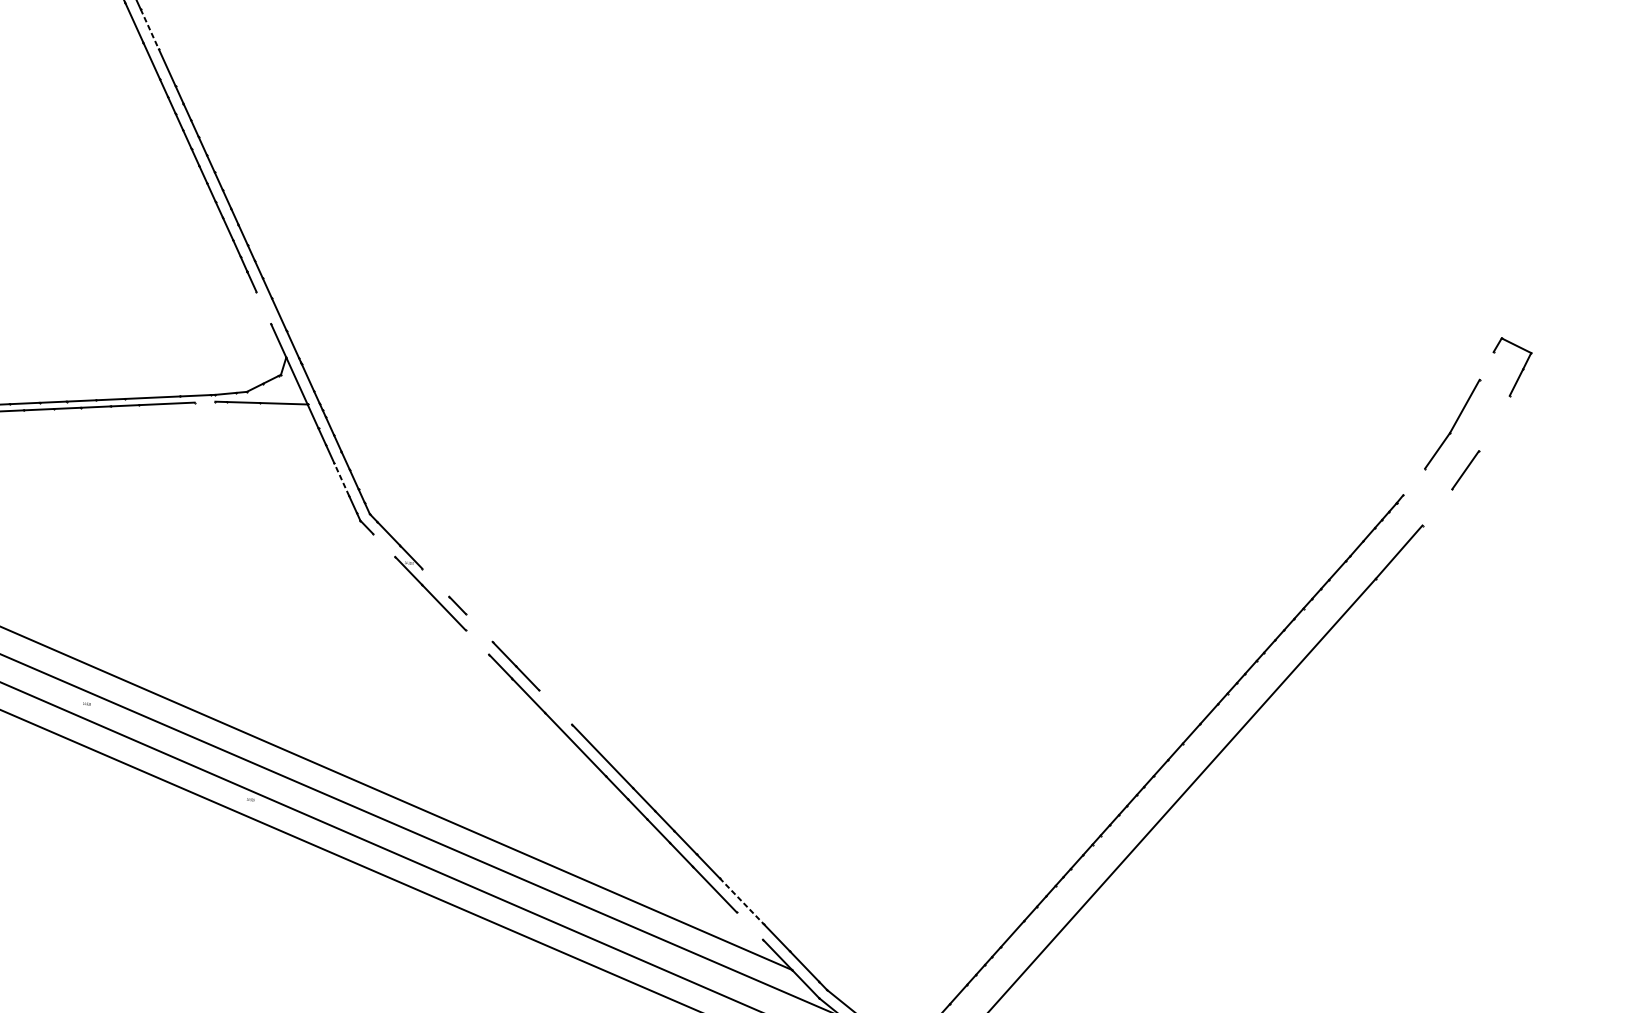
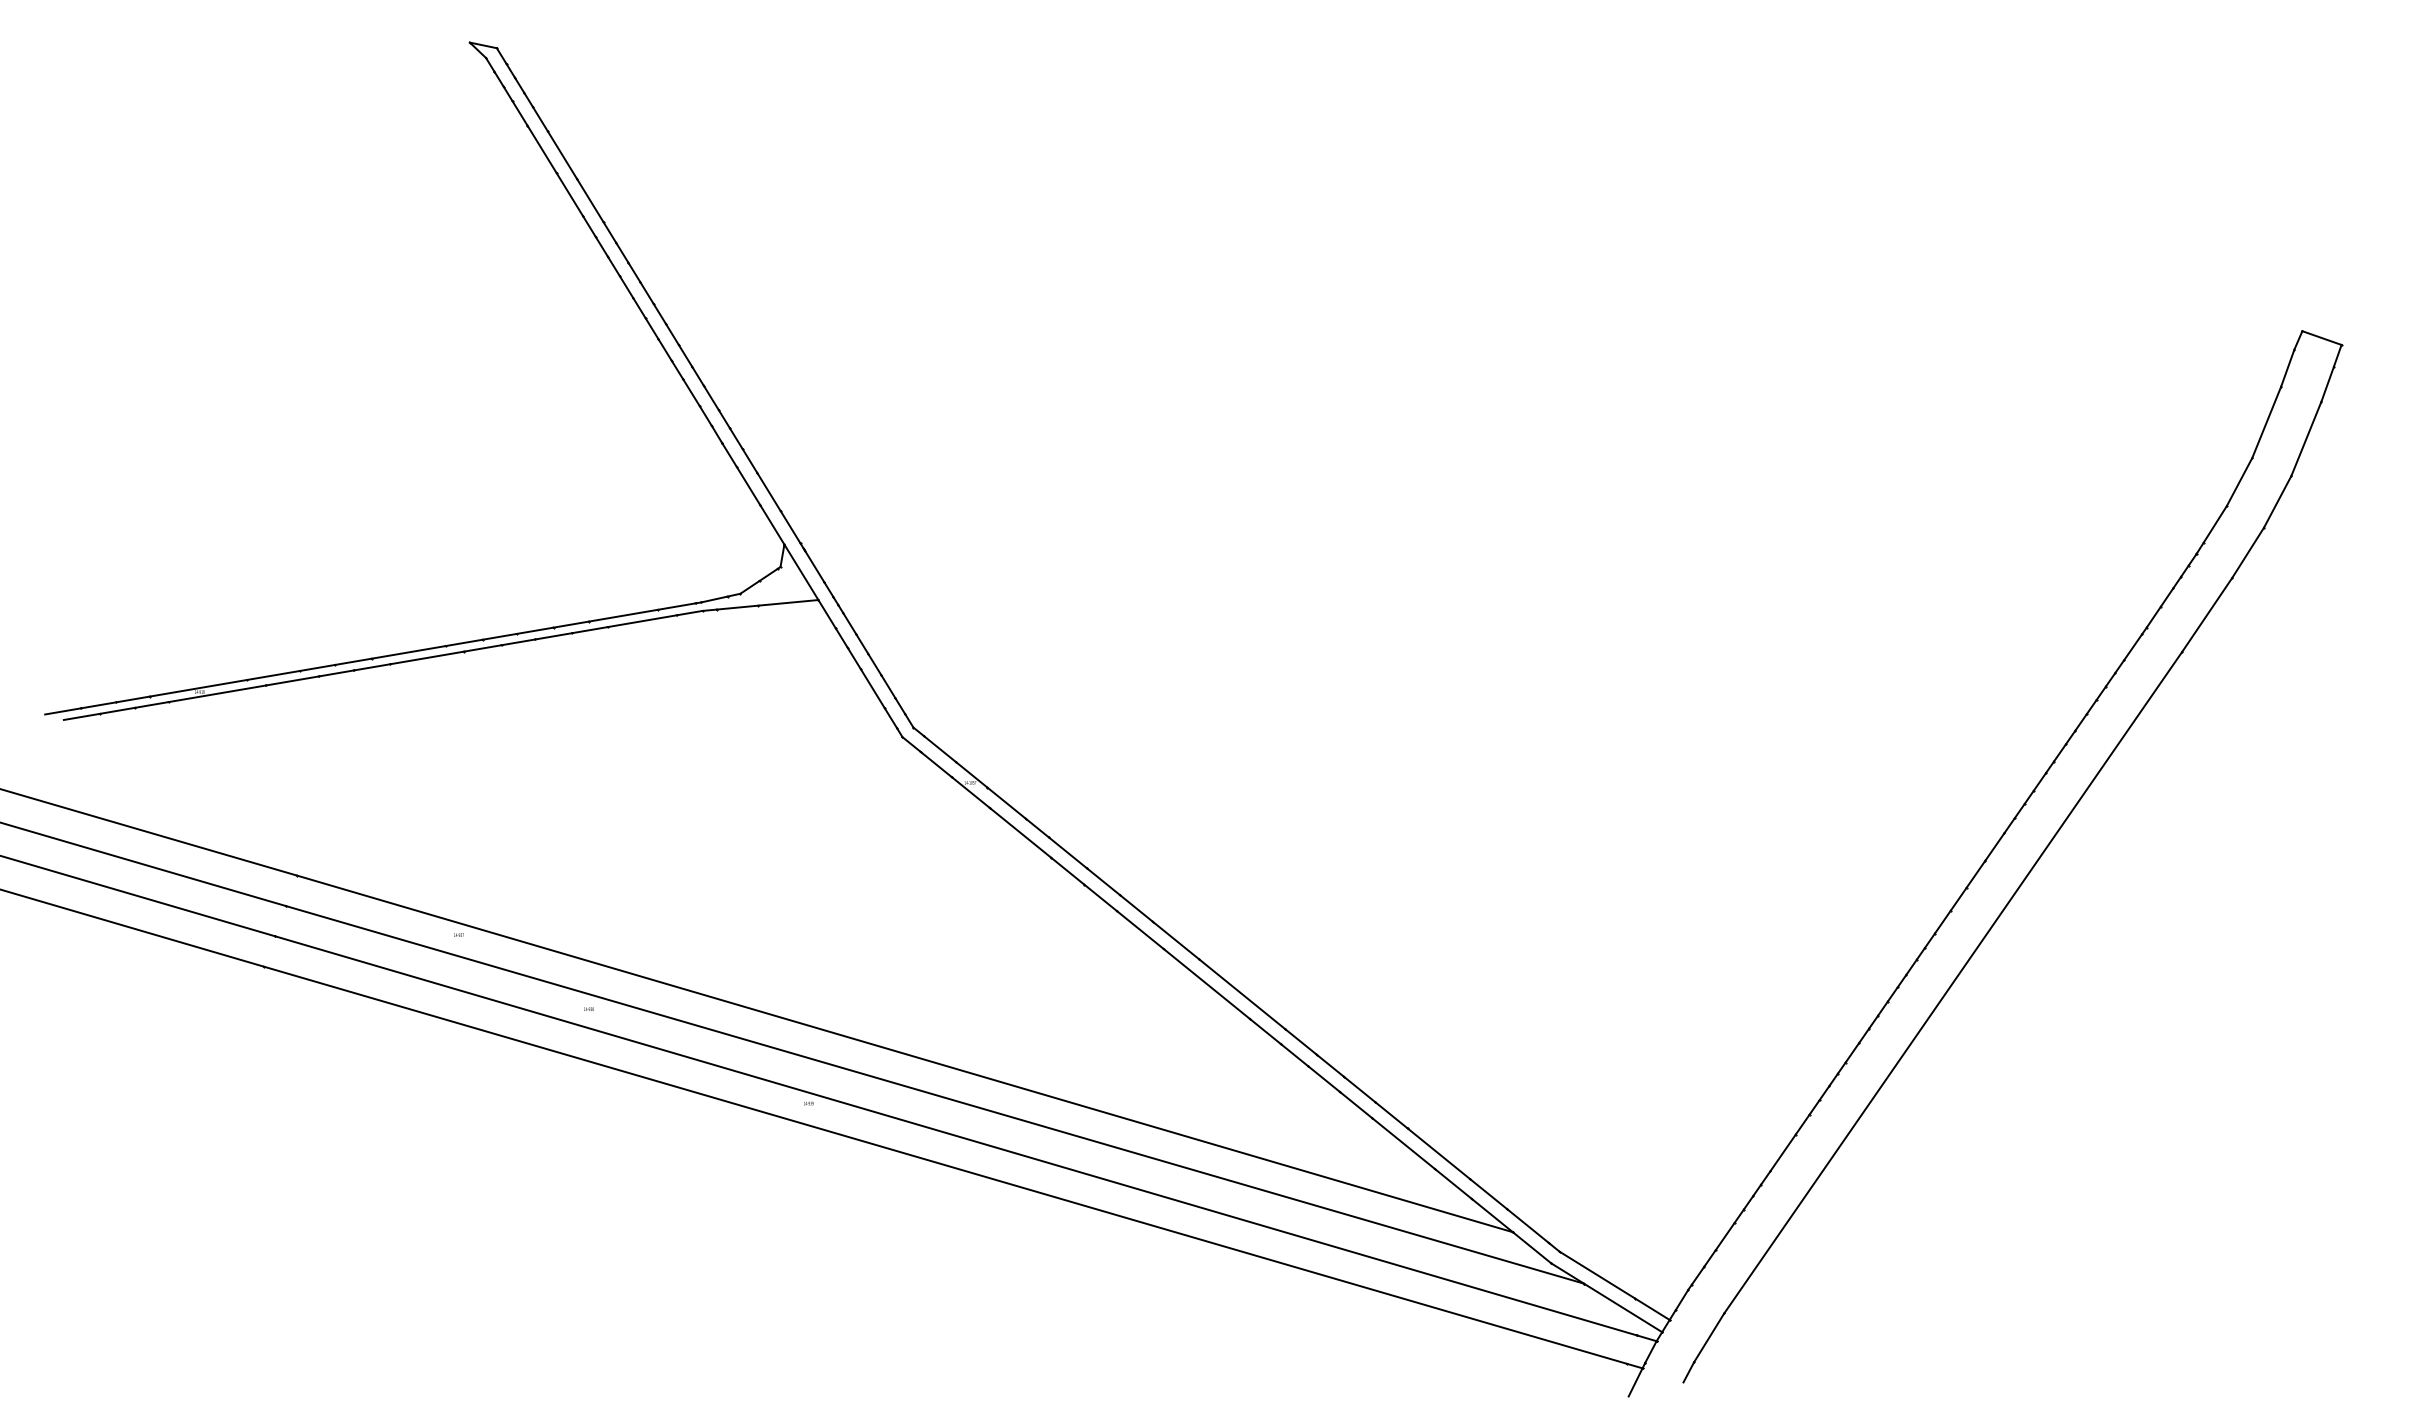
line: (149, 29) -> (562, 155), dashed -> solid
line: (263, 307) -> (748, 485), added
line: (1486, 365) -> (2287, 367), added
line: (204, 401) -> (689, 612), added
line: (1494, 423) -> (2306, 438), added
line: (341, 479) -> (872, 688), dashed -> solid
line: (1413, 481) -> (2214, 524), added
line: (1437, 507) -> (2248, 552), added
line: (383, 545) -> (935, 764), added
line: (435, 582) -> (1006, 802), added
line: (478, 627) -> (1067, 852), added
line: (477, 641) -> (1067, 870), added
line: (555, 707) -> (1175, 940), added
line: (742, 901) -> (1439, 1154), dashed -> solid
line: (749, 925) -> (1452, 1183), added

